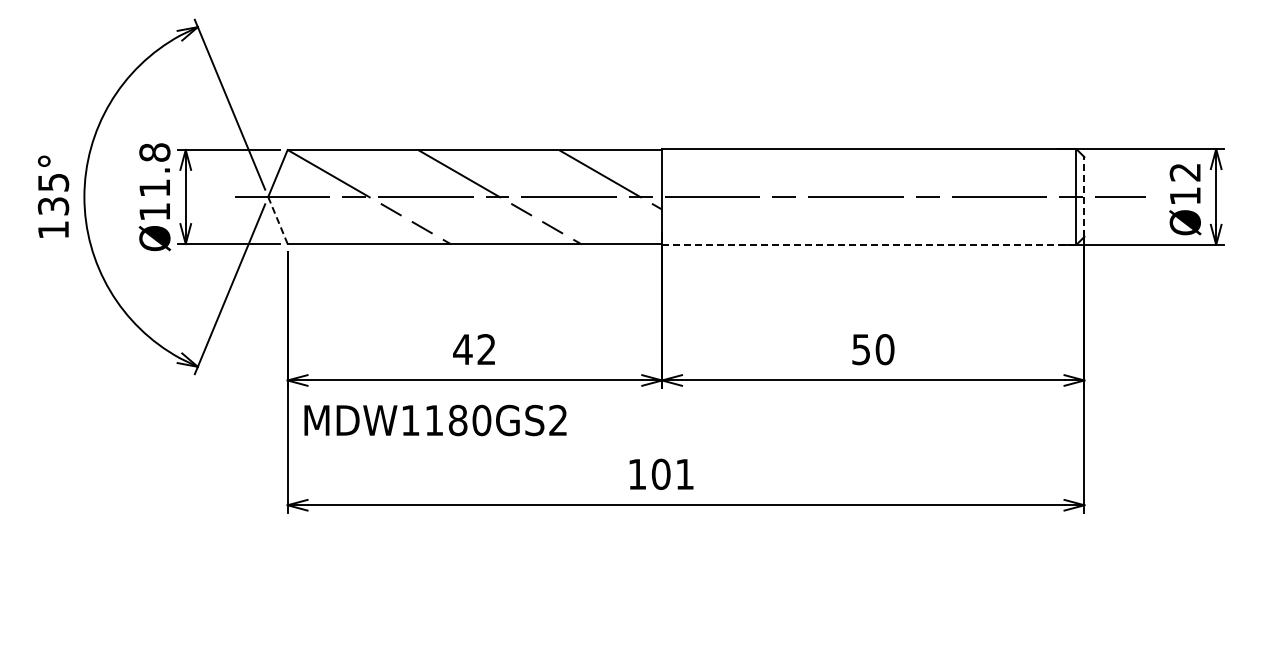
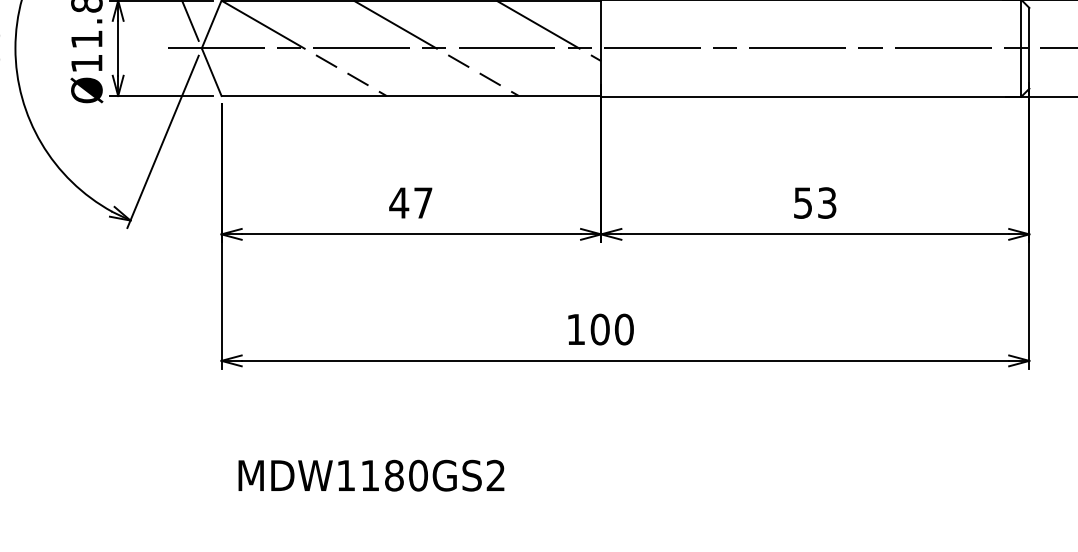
line: (1084, 196) -> (1029, 47), dashed -> solid
line: (278, 220) -> (212, 72), dashed -> solid
line: (868, 244) -> (810, 96), dashed -> solid
text: (486, 349) -> (423, 202), 42 -> 47
text: (884, 349) -> (826, 202), 50 -> 53
text: (435, 420) -> (371, 475), moved
text: (684, 473) -> (623, 328), 101 -> 100

